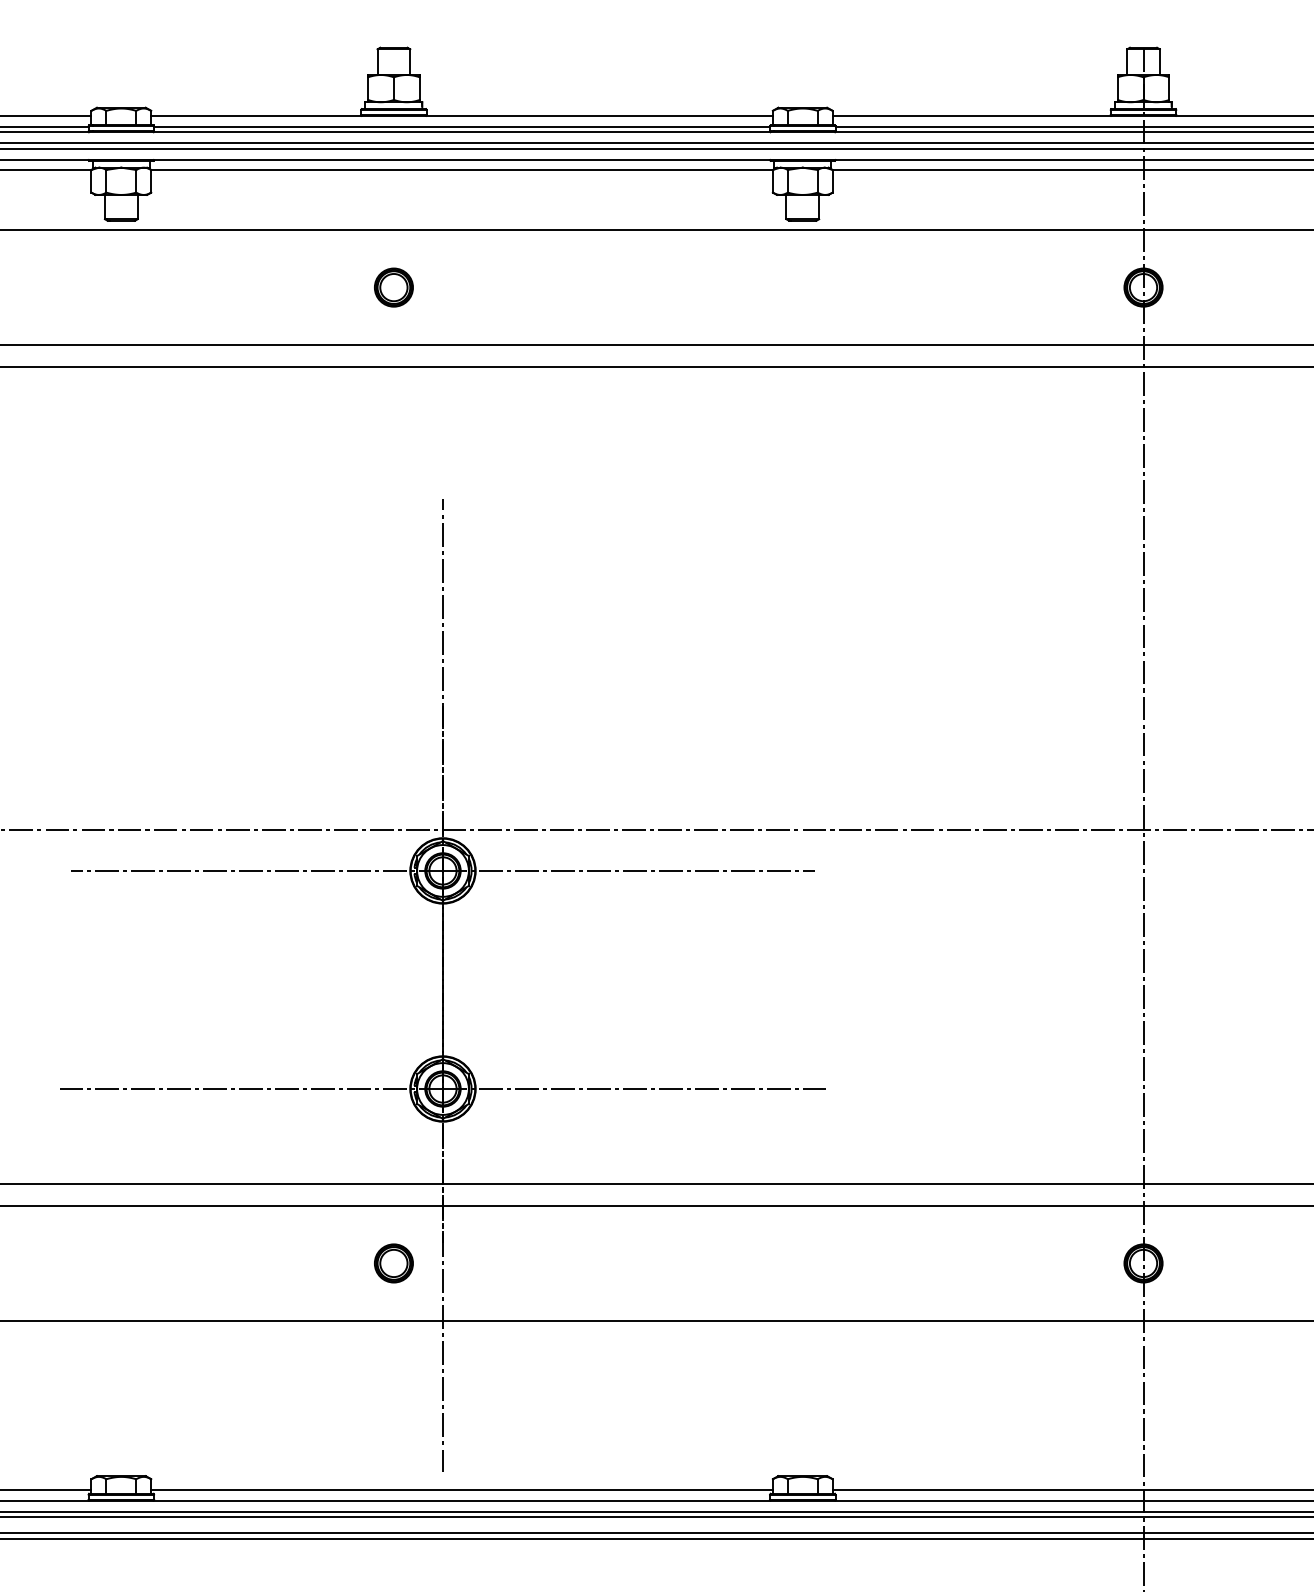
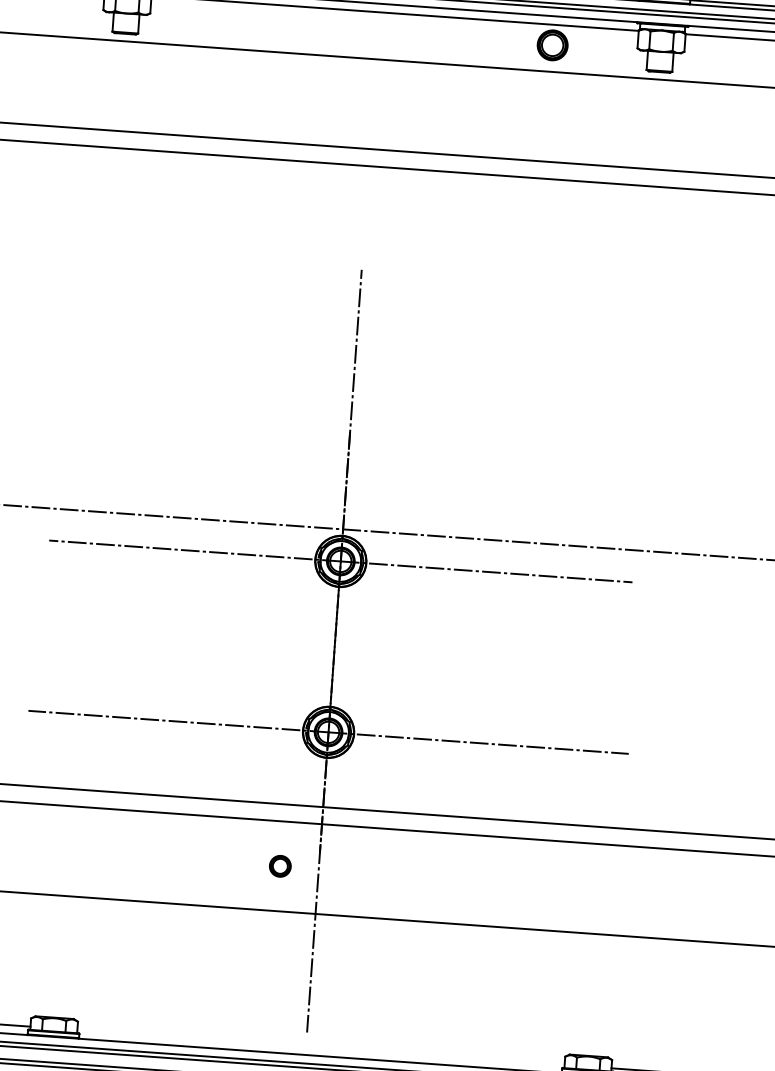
part: (393, 287) -> (552, 45), moved
part: (393, 1263) -> (279, 866), size x0.7
line: (461, 1489) -> (320, 1047), removed

